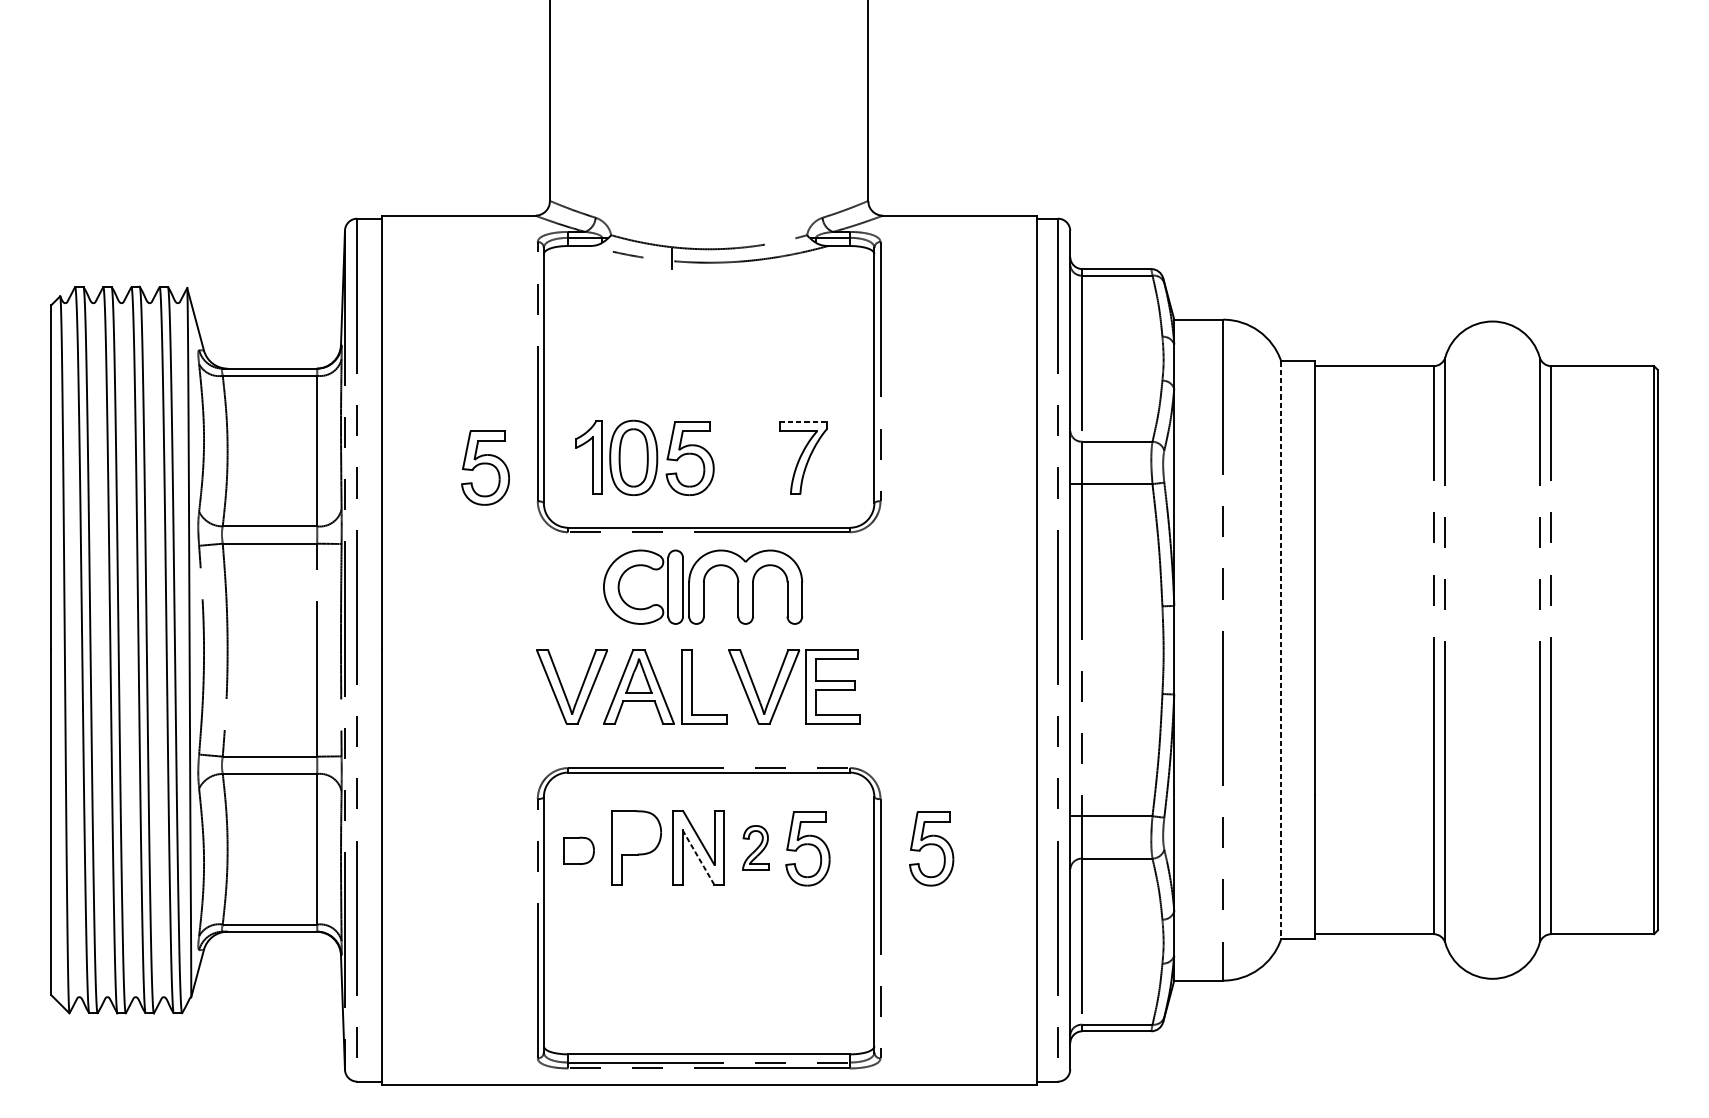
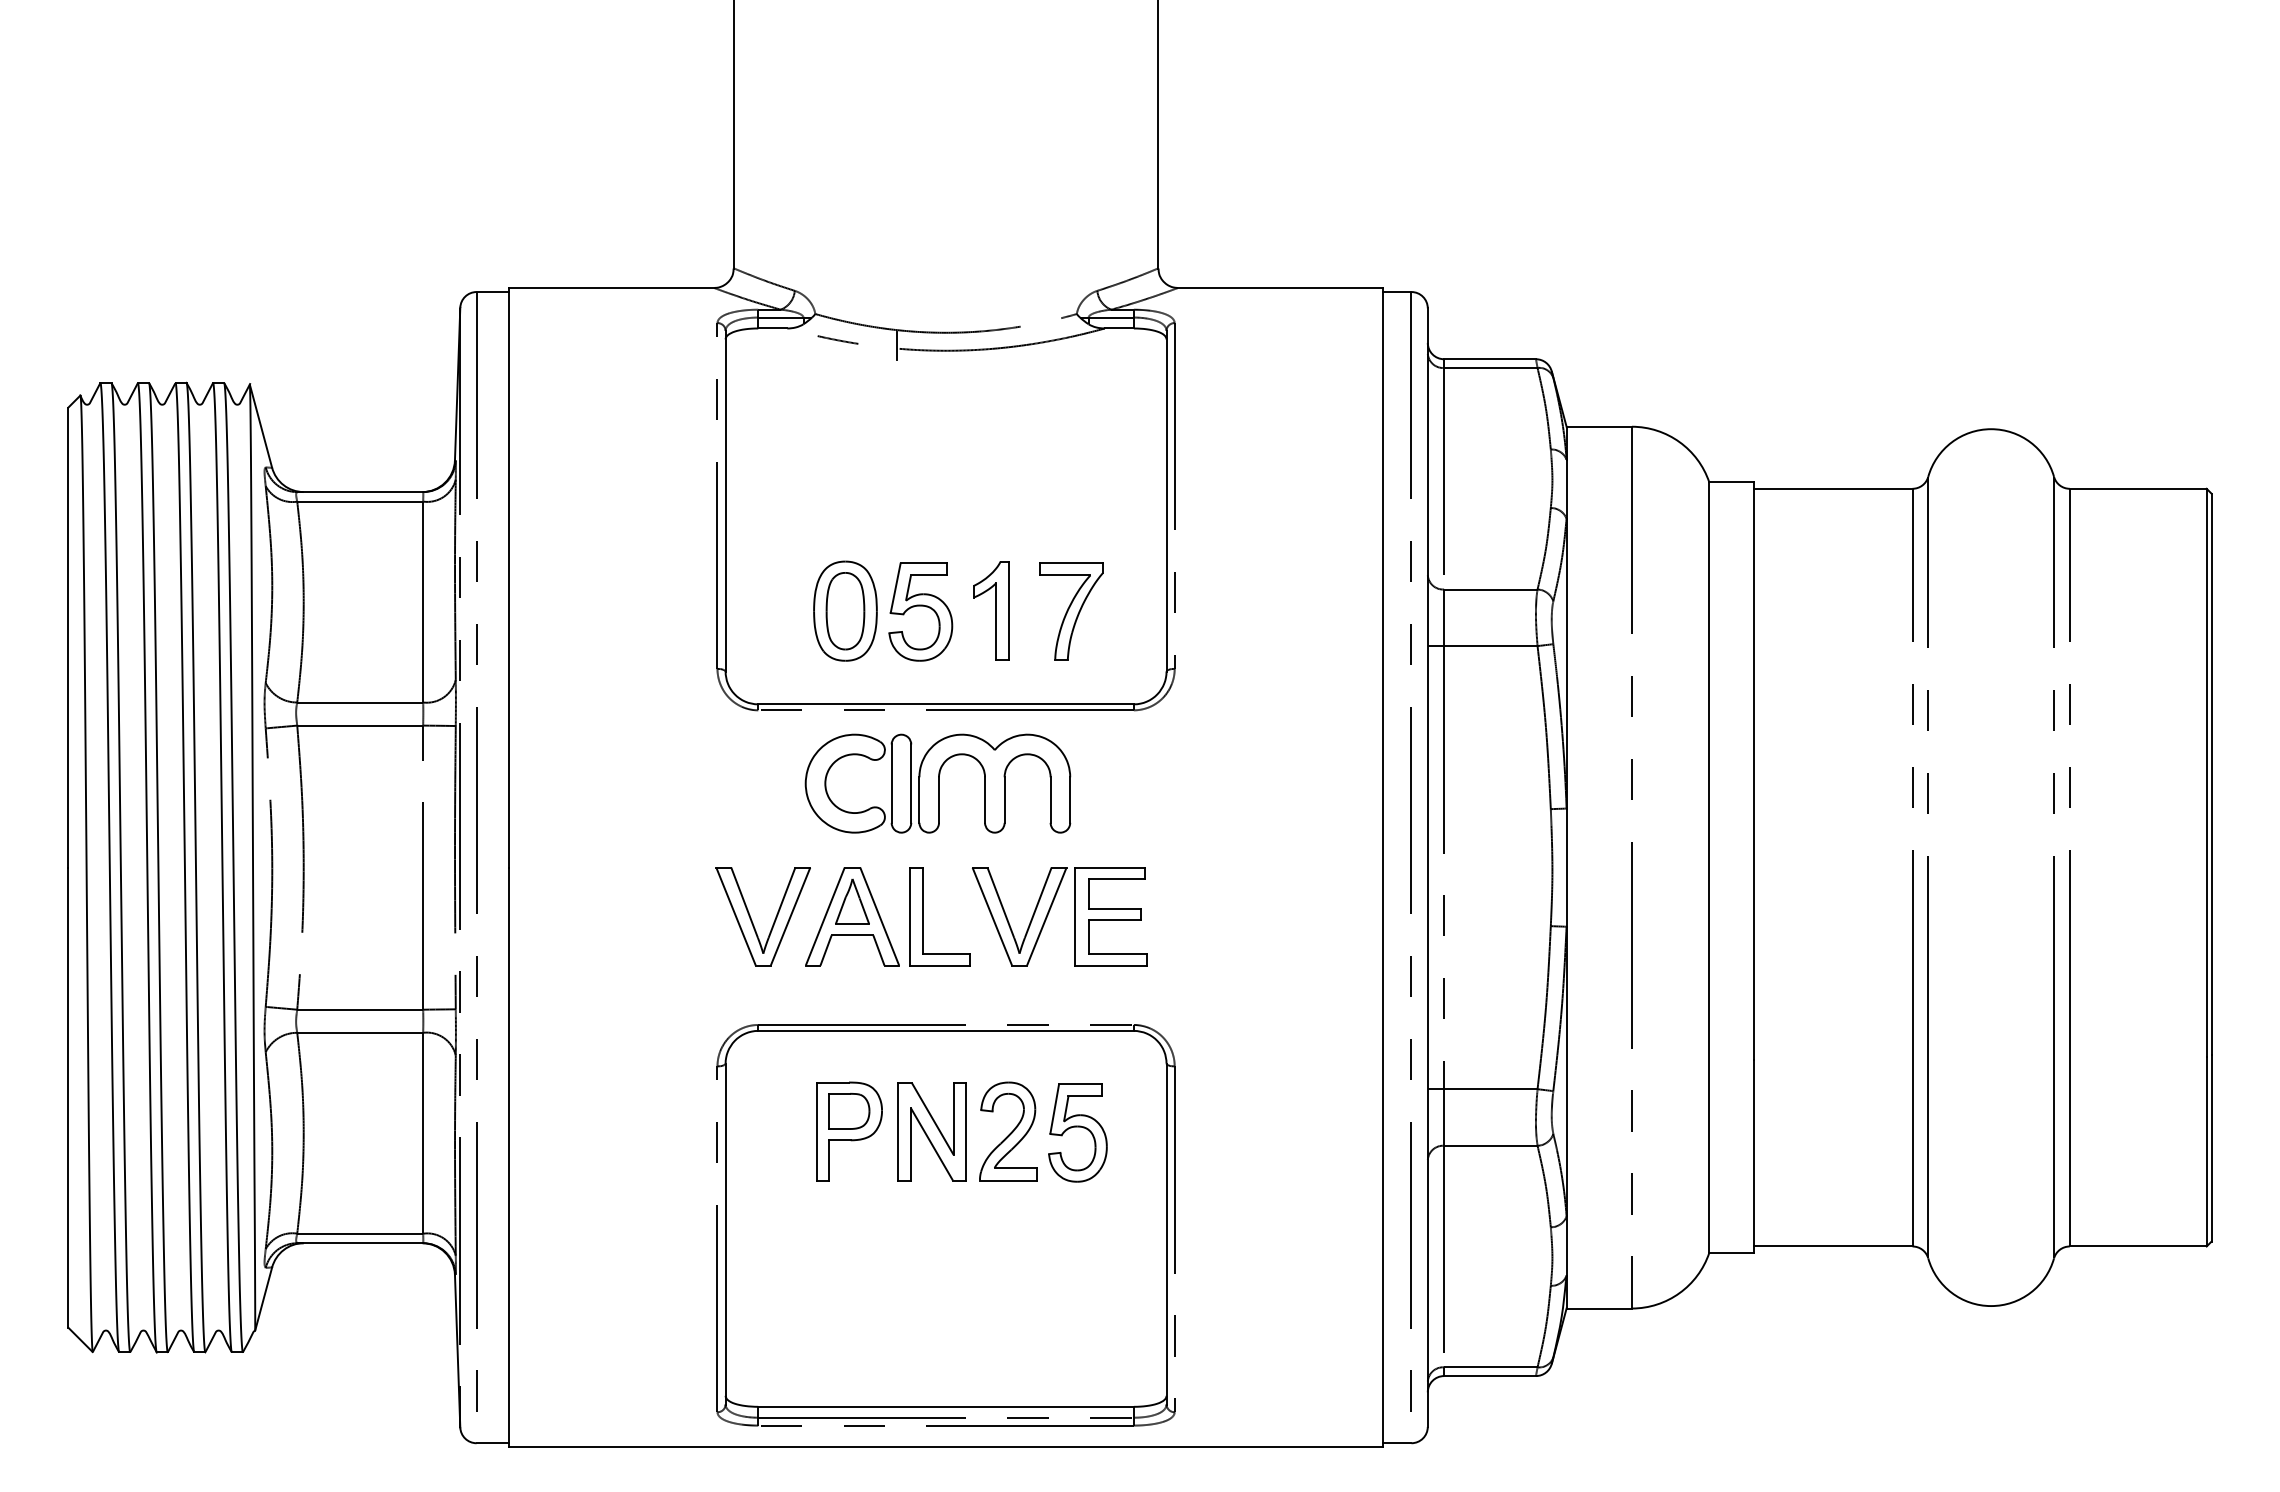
line: (803, 421) -> (1072, 562), dashed -> solid
part: (589, 457) -> (991, 610), moved
part: (485, 467) -> (647, 624), removed
line: (1281, 650) -> (1709, 868), dashed -> solid
part: (755, 847) -> (1008, 1131), size x1.67
part: (931, 848) -> (1242, 1132), removed
part: (579, 850) -> (849, 1111), moved
line: (698, 857) -> (931, 1144), dashed -> solid

